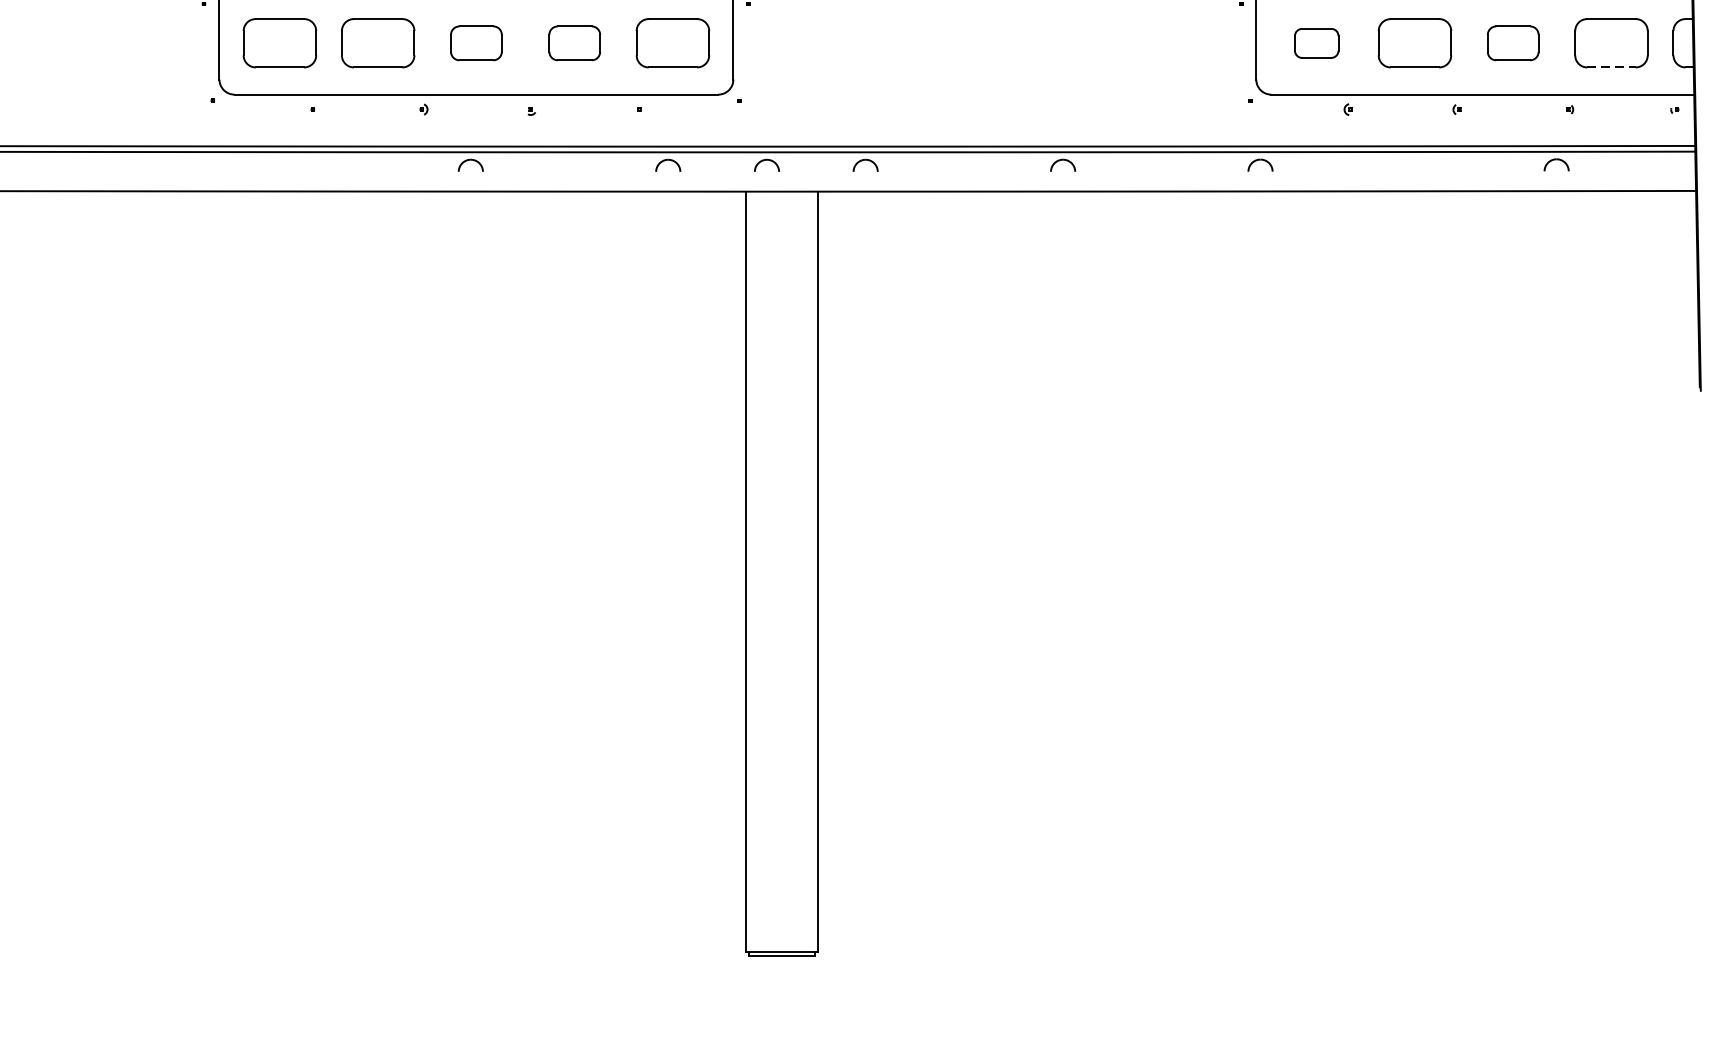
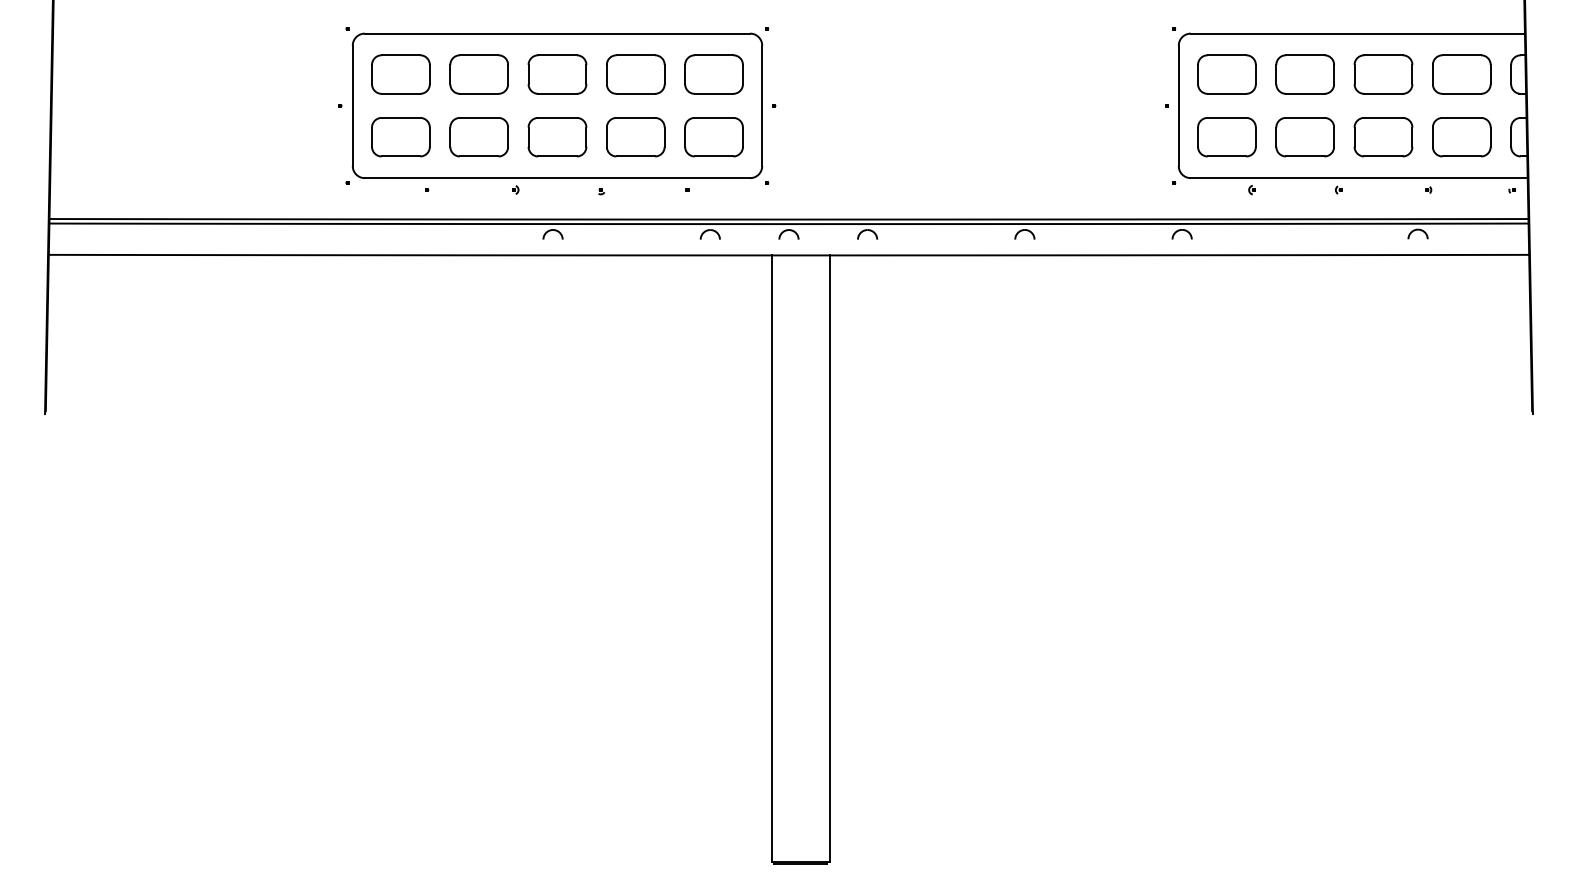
part: (476, 43) -> (557, 137), size x1.43
part: (574, 43) -> (635, 137), size x1.43
part: (1316, 43) -> (1226, 137), size x1.67
part: (1513, 43) -> (1383, 137), size x1.43
line: (1612, 67) -> (1462, 156), dashed -> solid

